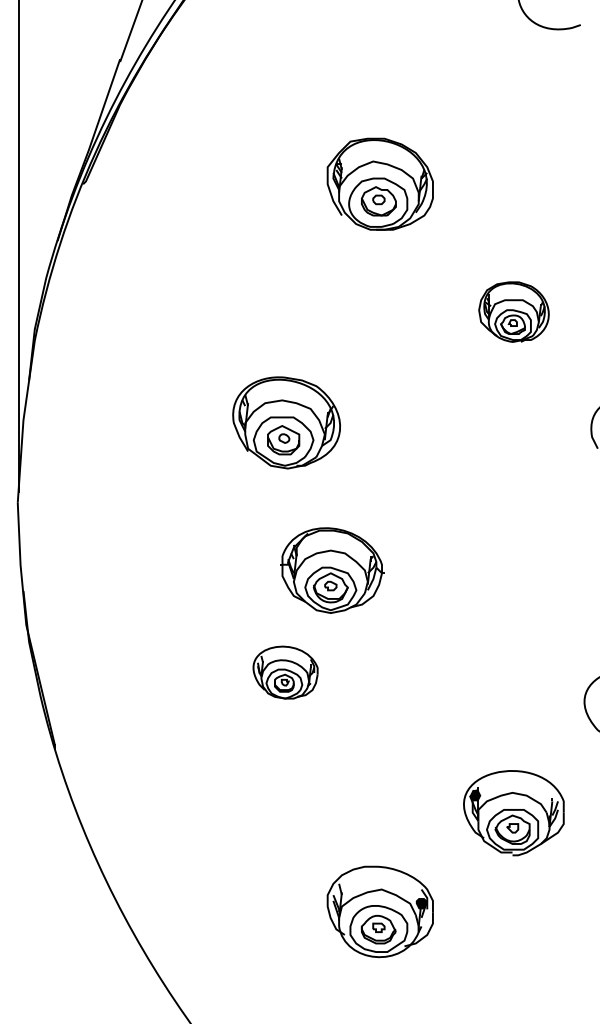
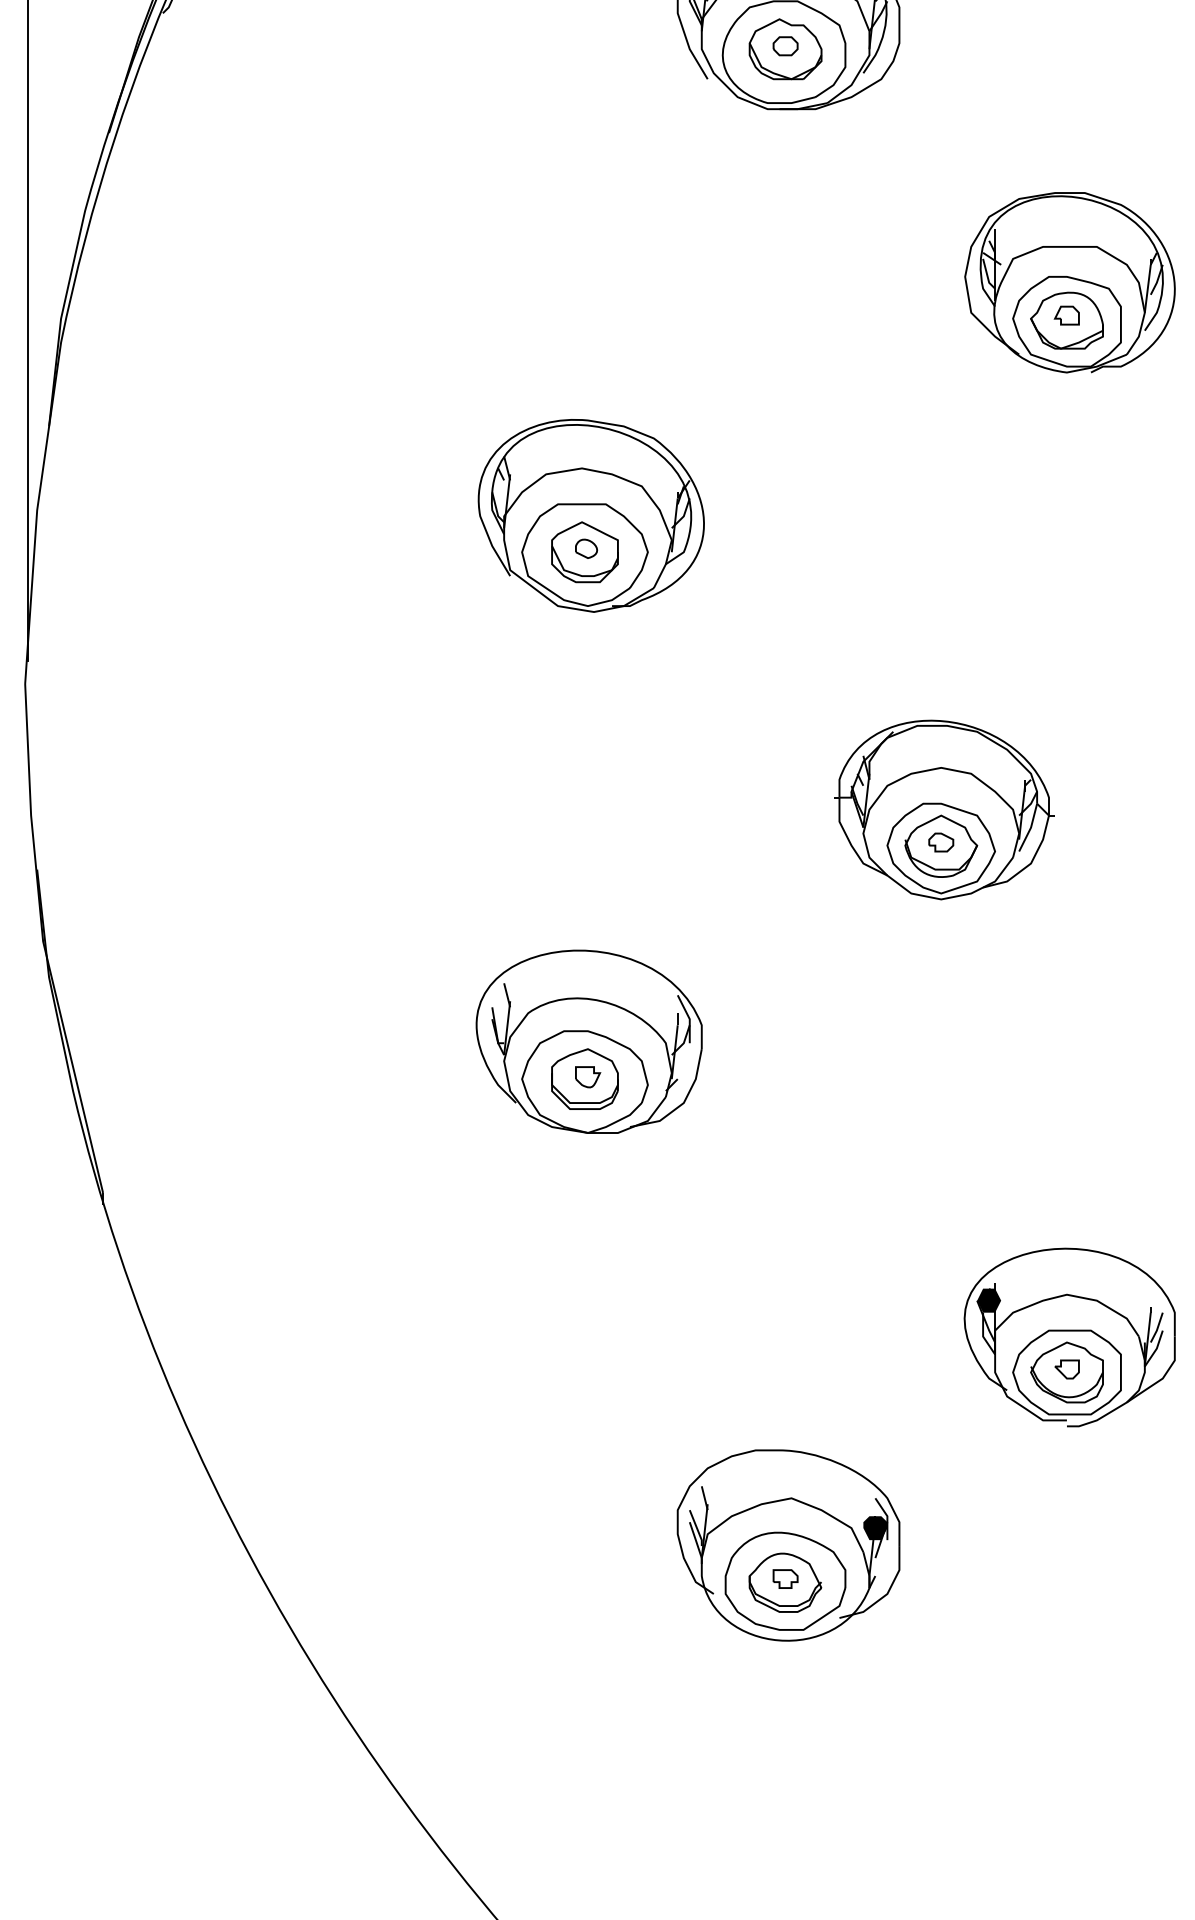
part: (513, 311) -> (1068, 281), size x1.43
part: (332, 570) -> (944, 809), moved
part: (285, 672) -> (588, 1041), size x1.67

